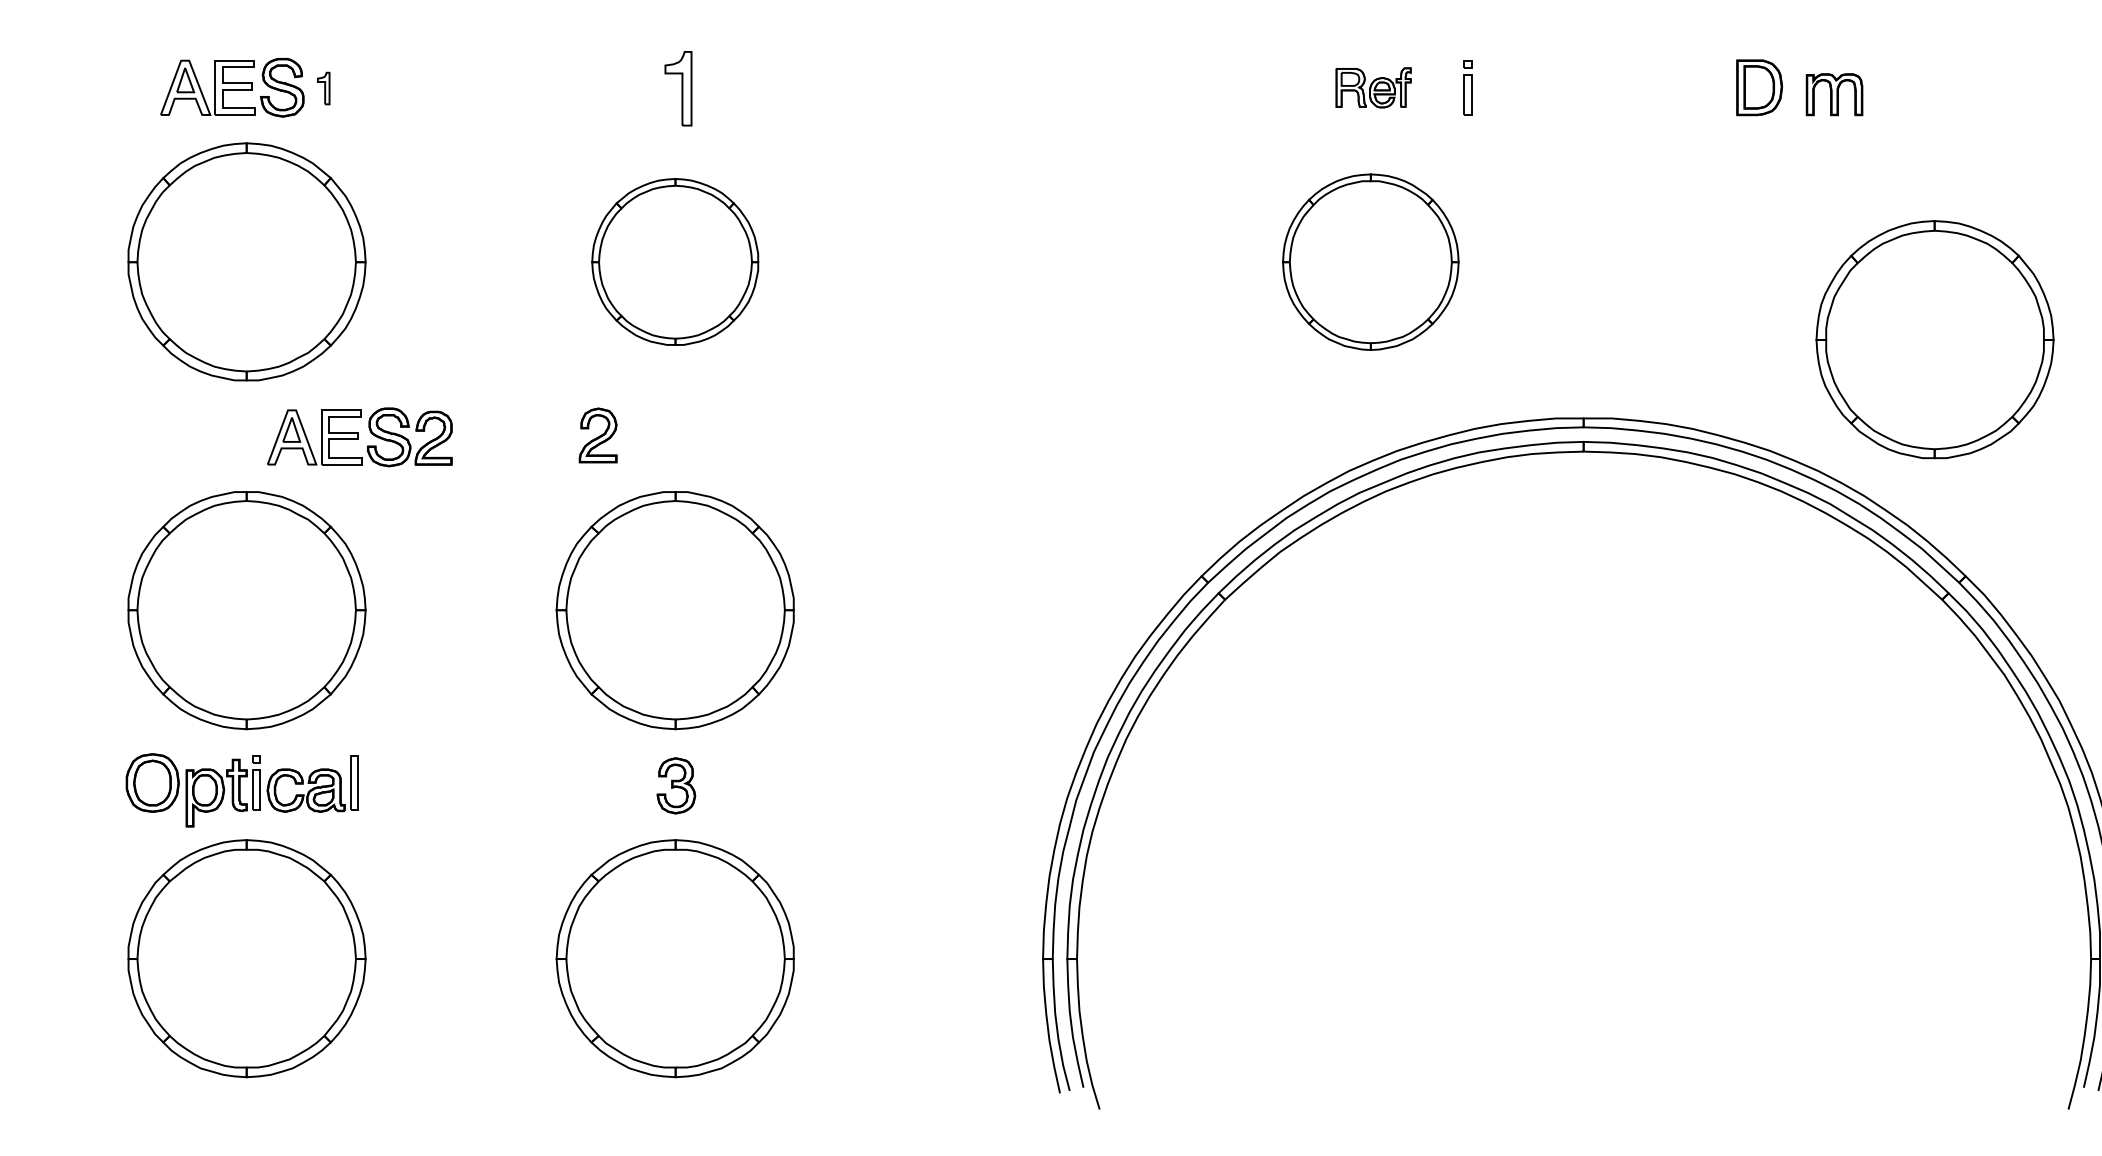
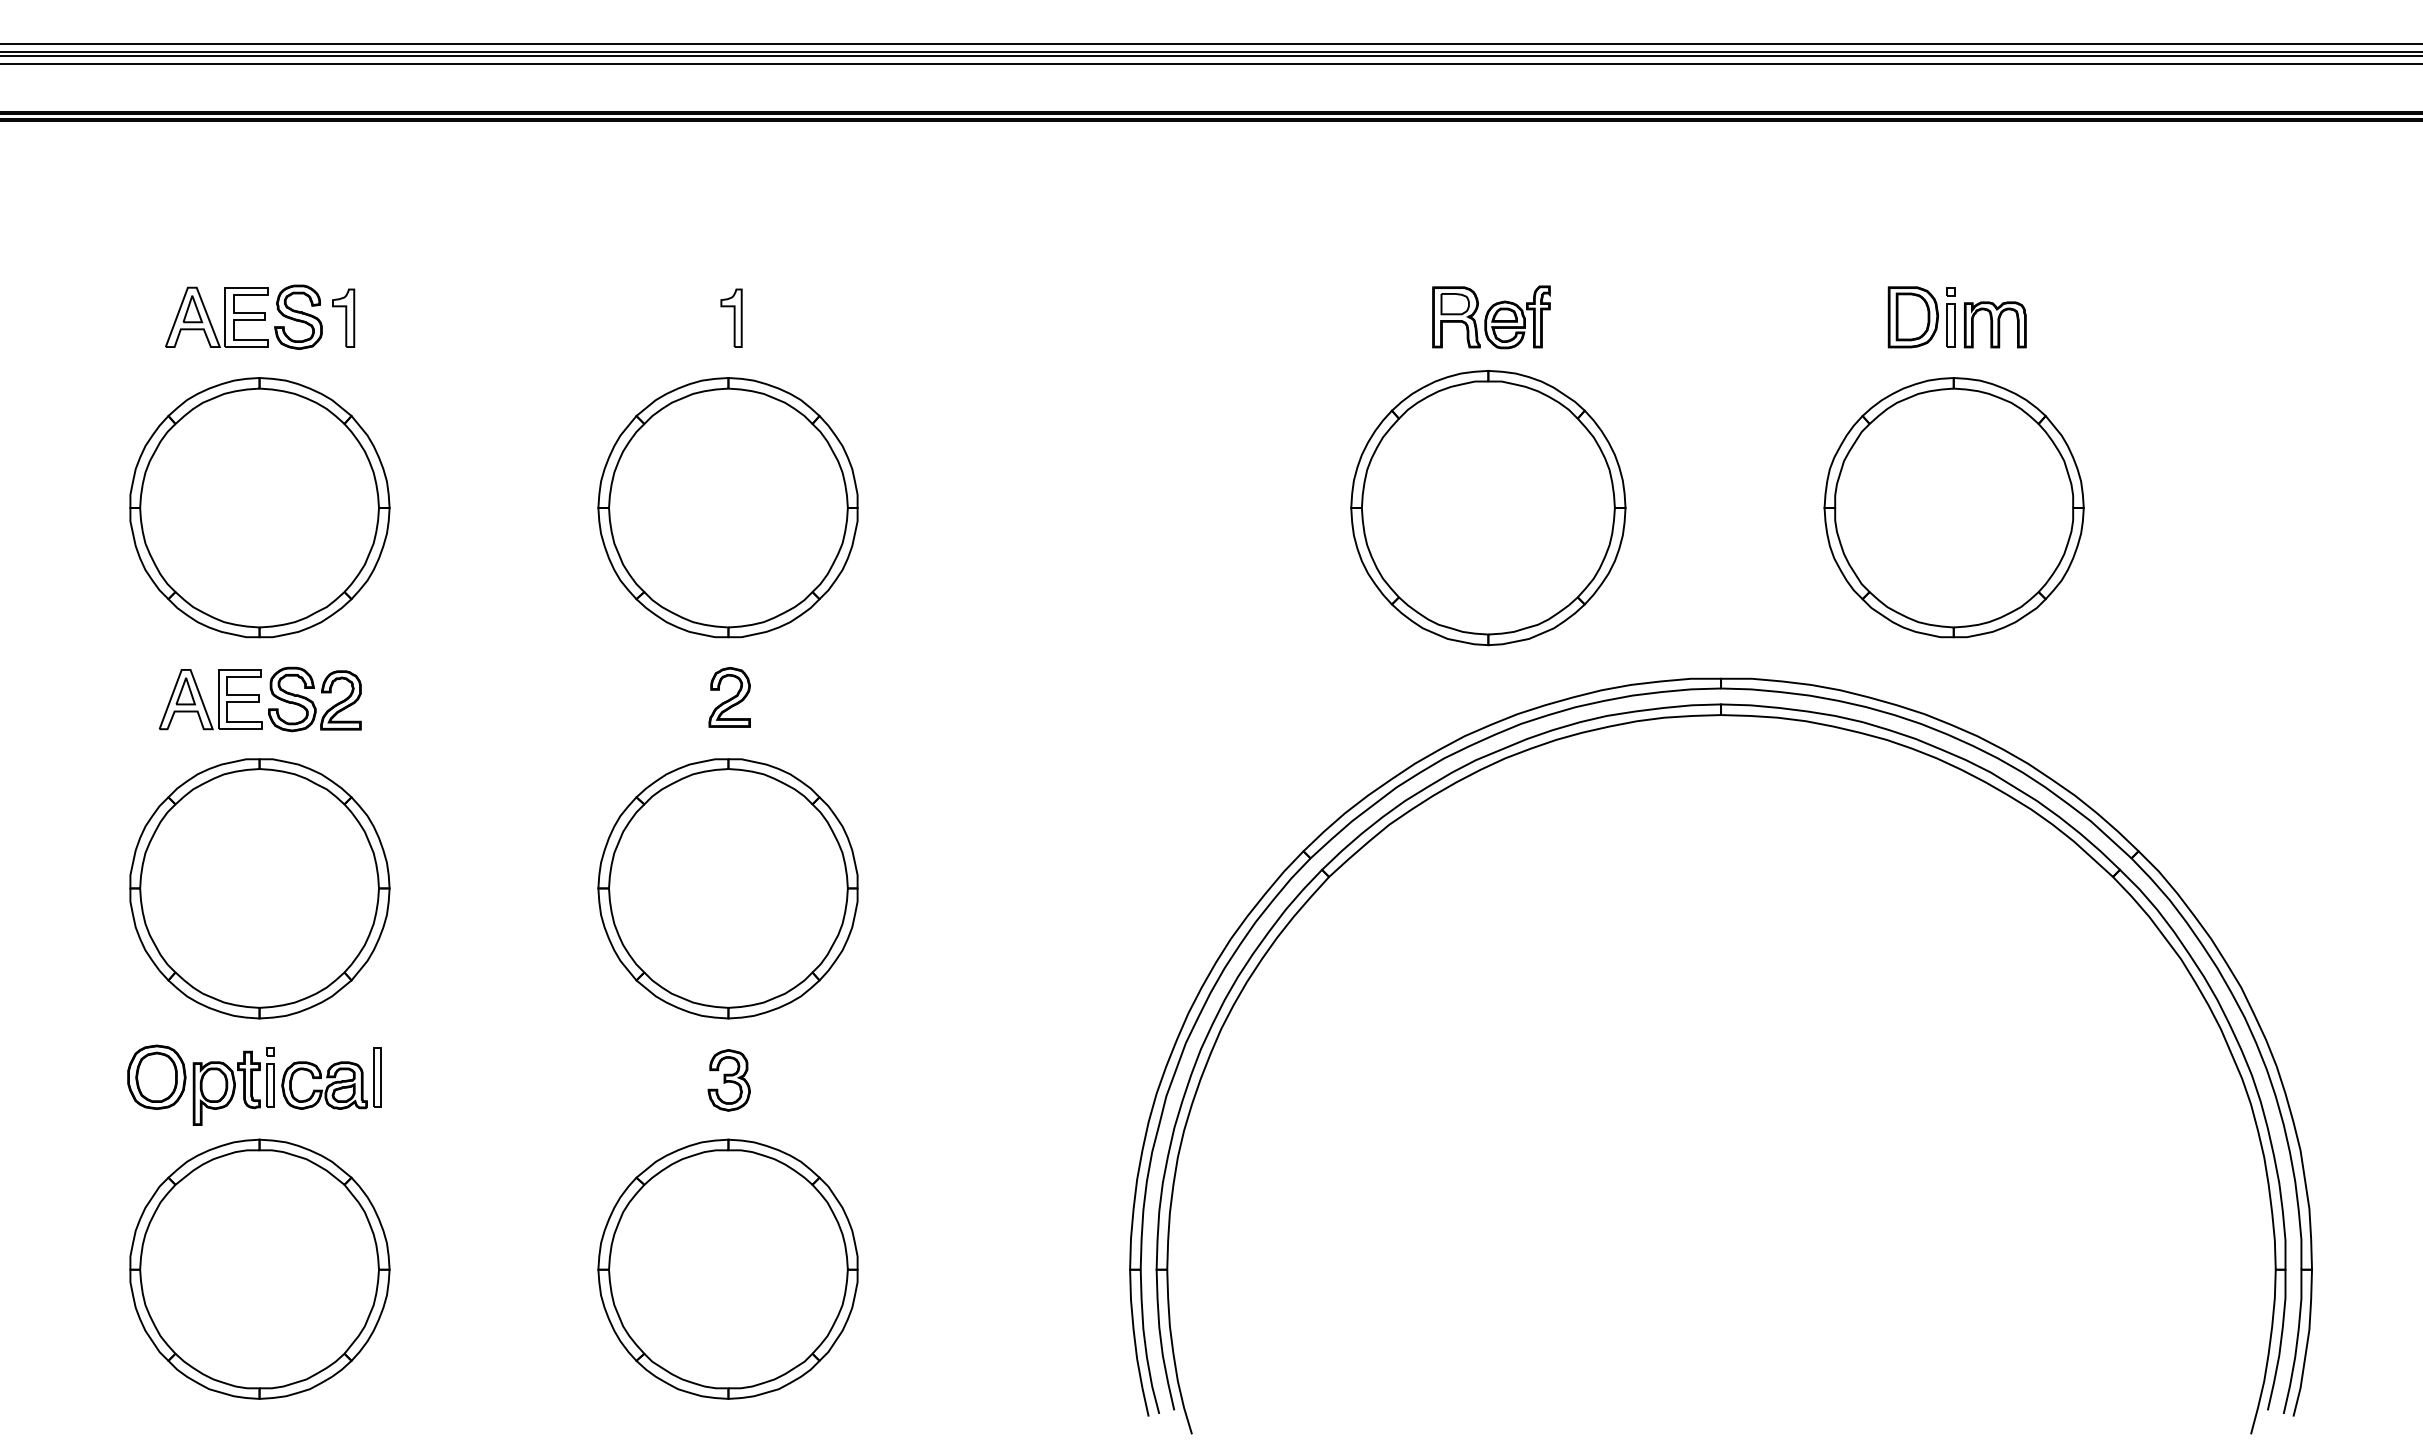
part: (323, 87) -> (343, 317), size x1.67
part: (678, 87) -> (731, 317), size x0.71
part: (1373, 87) -> (1491, 317), size x1.43
part: (1467, 87) -> (1950, 317), moved
part: (674, 261) -> (727, 507), size x1.43
part: (1370, 261) -> (1488, 507), size x1.43
part: (1934, 339) -> (1953, 507), moved
part: (597, 434) -> (729, 696), moved
part: (359, 437) -> (259, 699), moved

